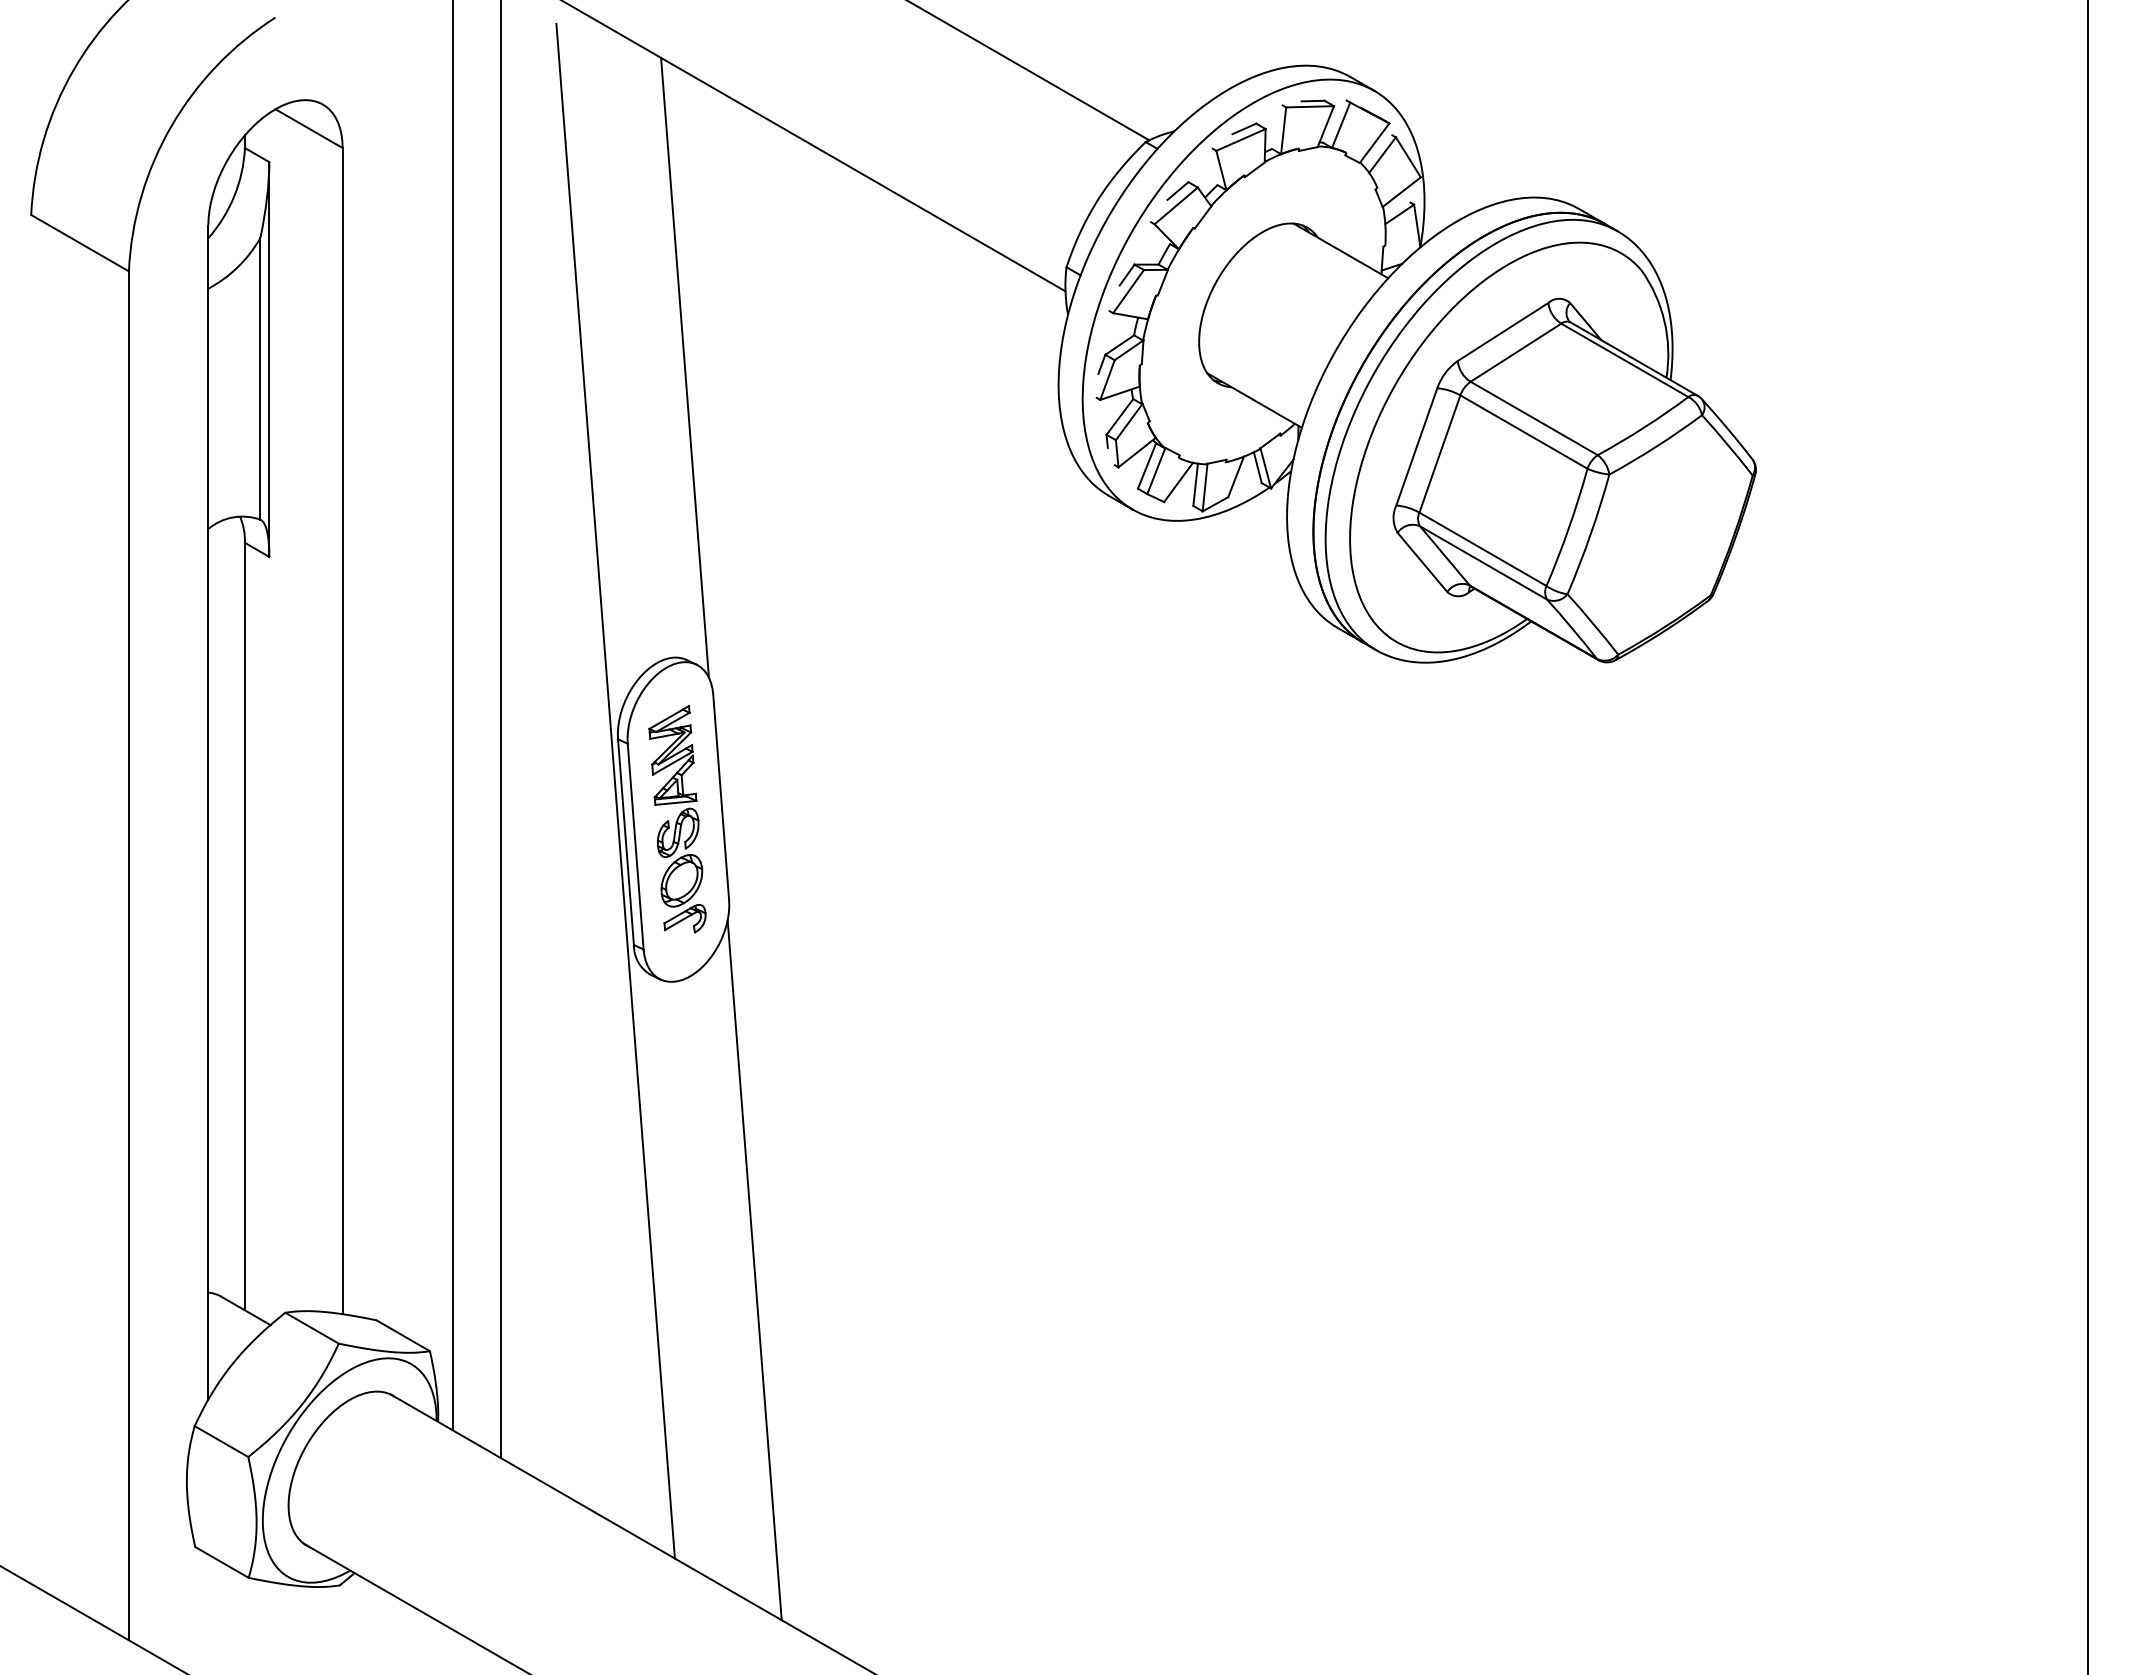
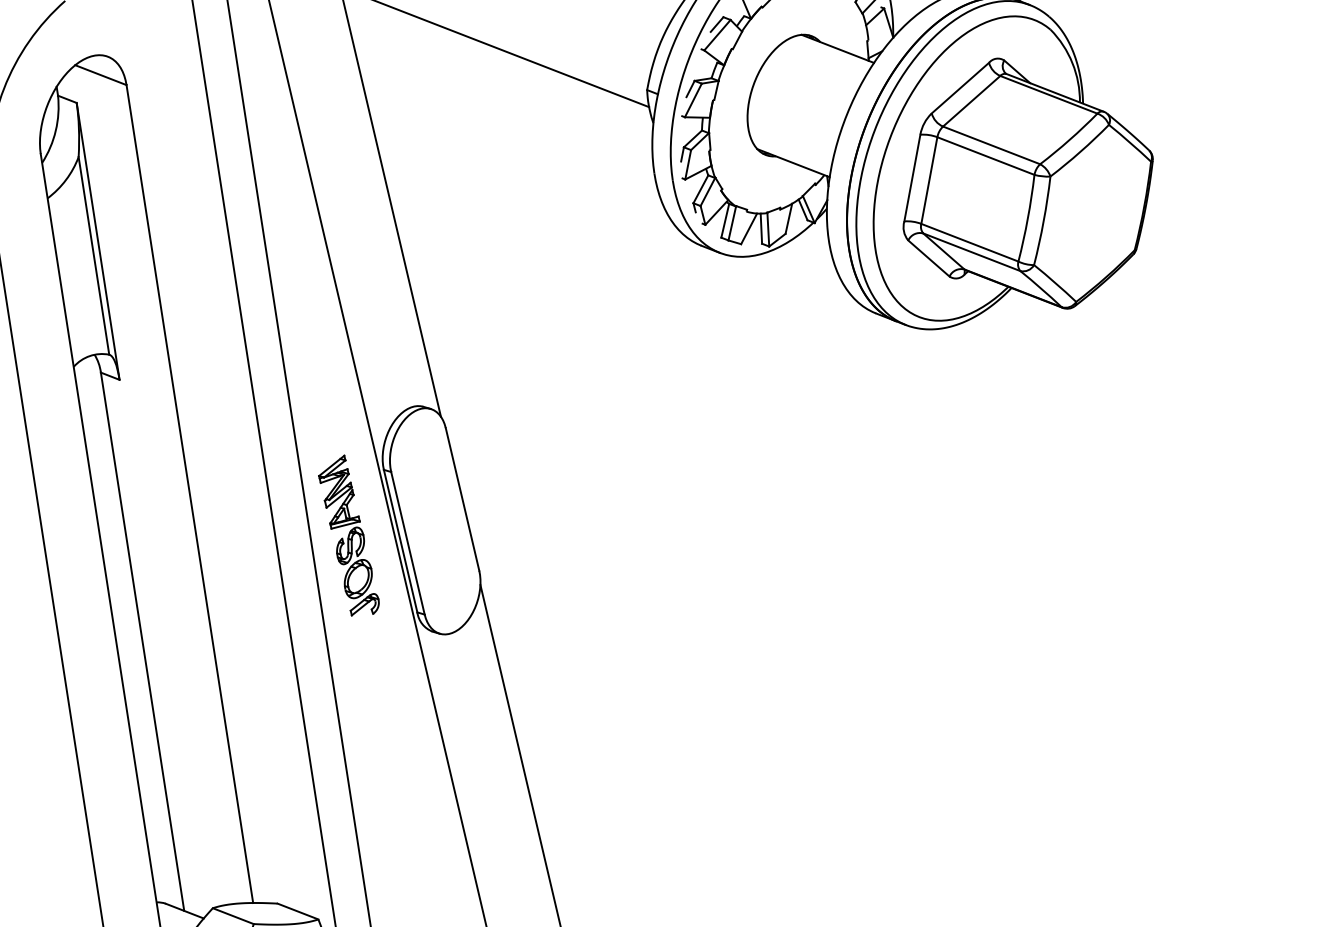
part: (677, 819) -> (348, 536), moved

